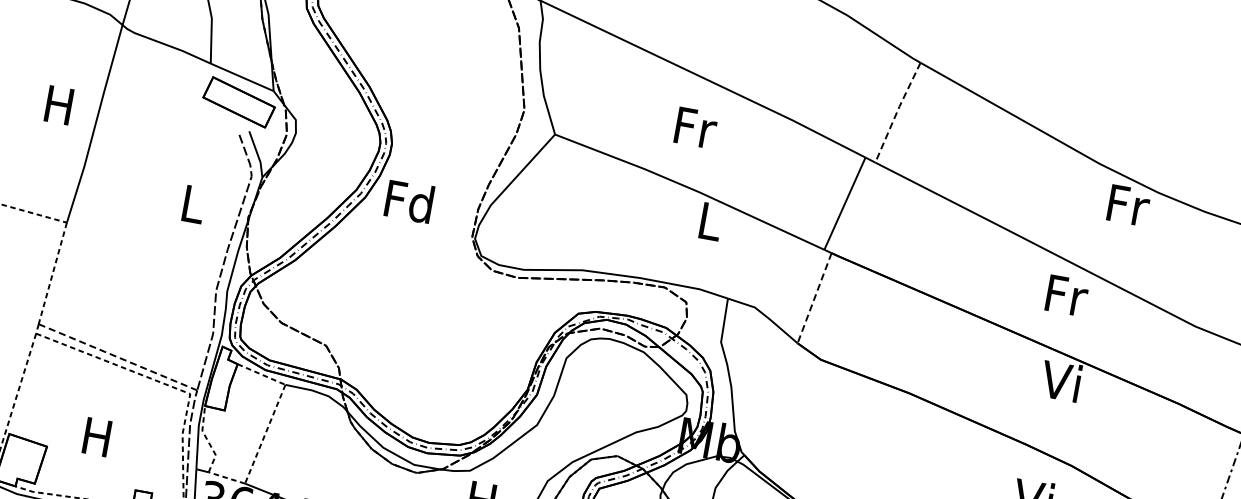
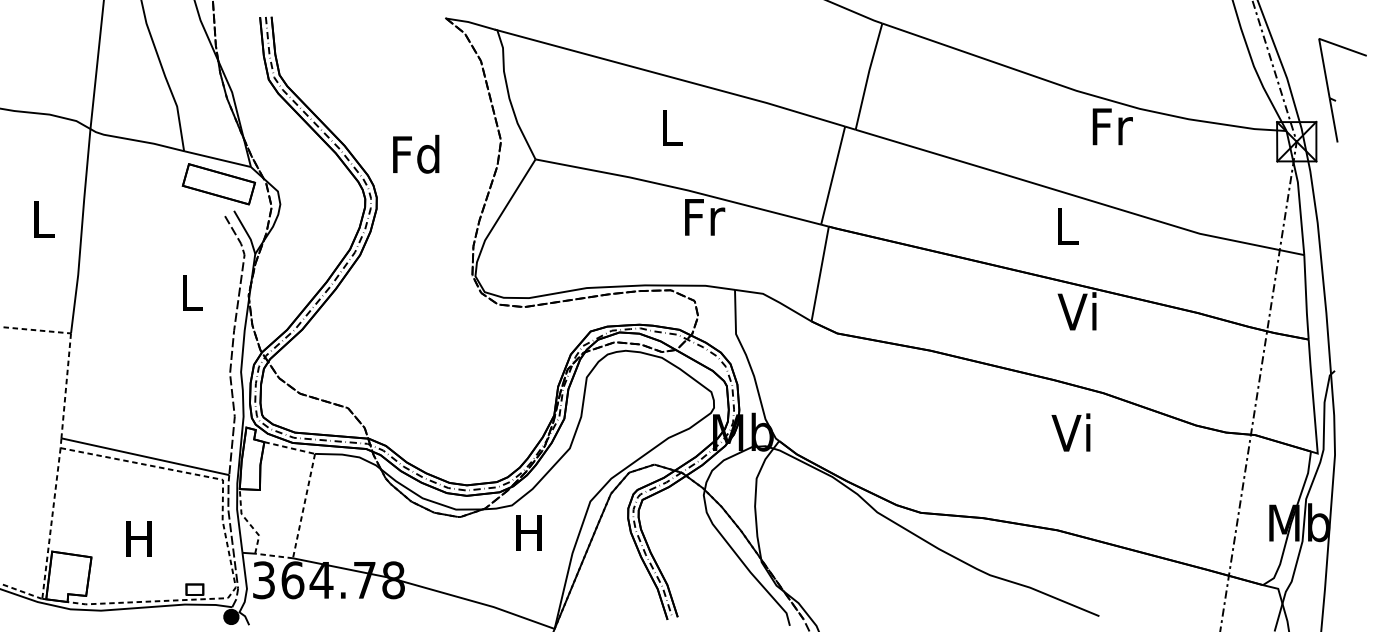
text: (59, 105) -> (42, 219), H -> L
line: (897, 112) -> (868, 76), dashed -> solid
text: (696, 127) -> (673, 127), Fr -> L
text: (409, 200) -> (416, 153), moved
text: (711, 222) -> (705, 217), L -> Fr
text: (1067, 295) -> (1068, 226), Fr -> L
line: (814, 298) -> (820, 274), dashed -> solid
line: (118, 357) -> (145, 456), dashed -> solid

